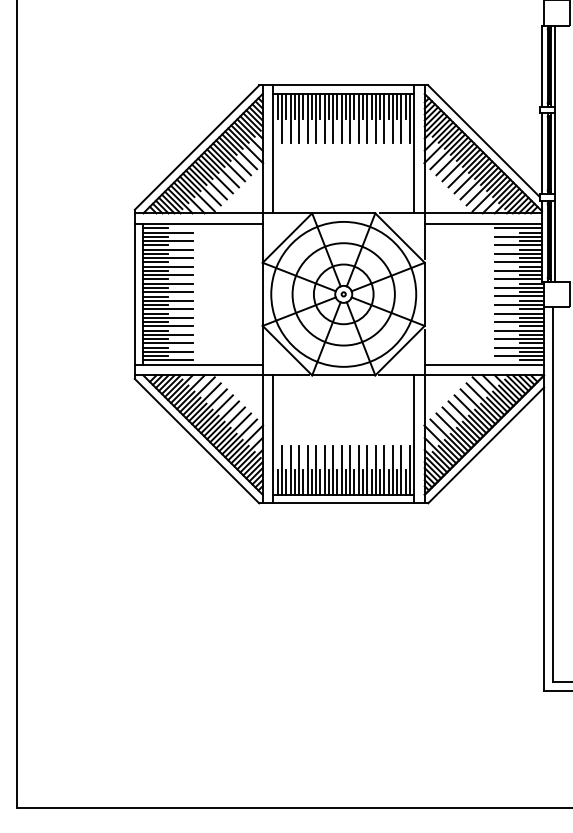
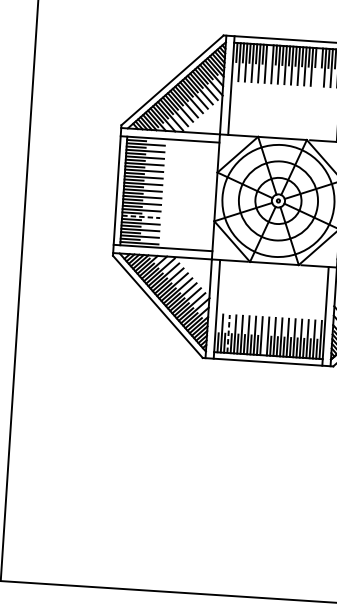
line: (320, 106) -> (269, 54), removed
line: (384, 118) -> (318, 67), removed
line: (167, 326) -> (140, 216), solid -> dashed
line: (290, 470) -> (228, 334), solid -> dashed
line: (337, 482) -> (264, 345), removed

